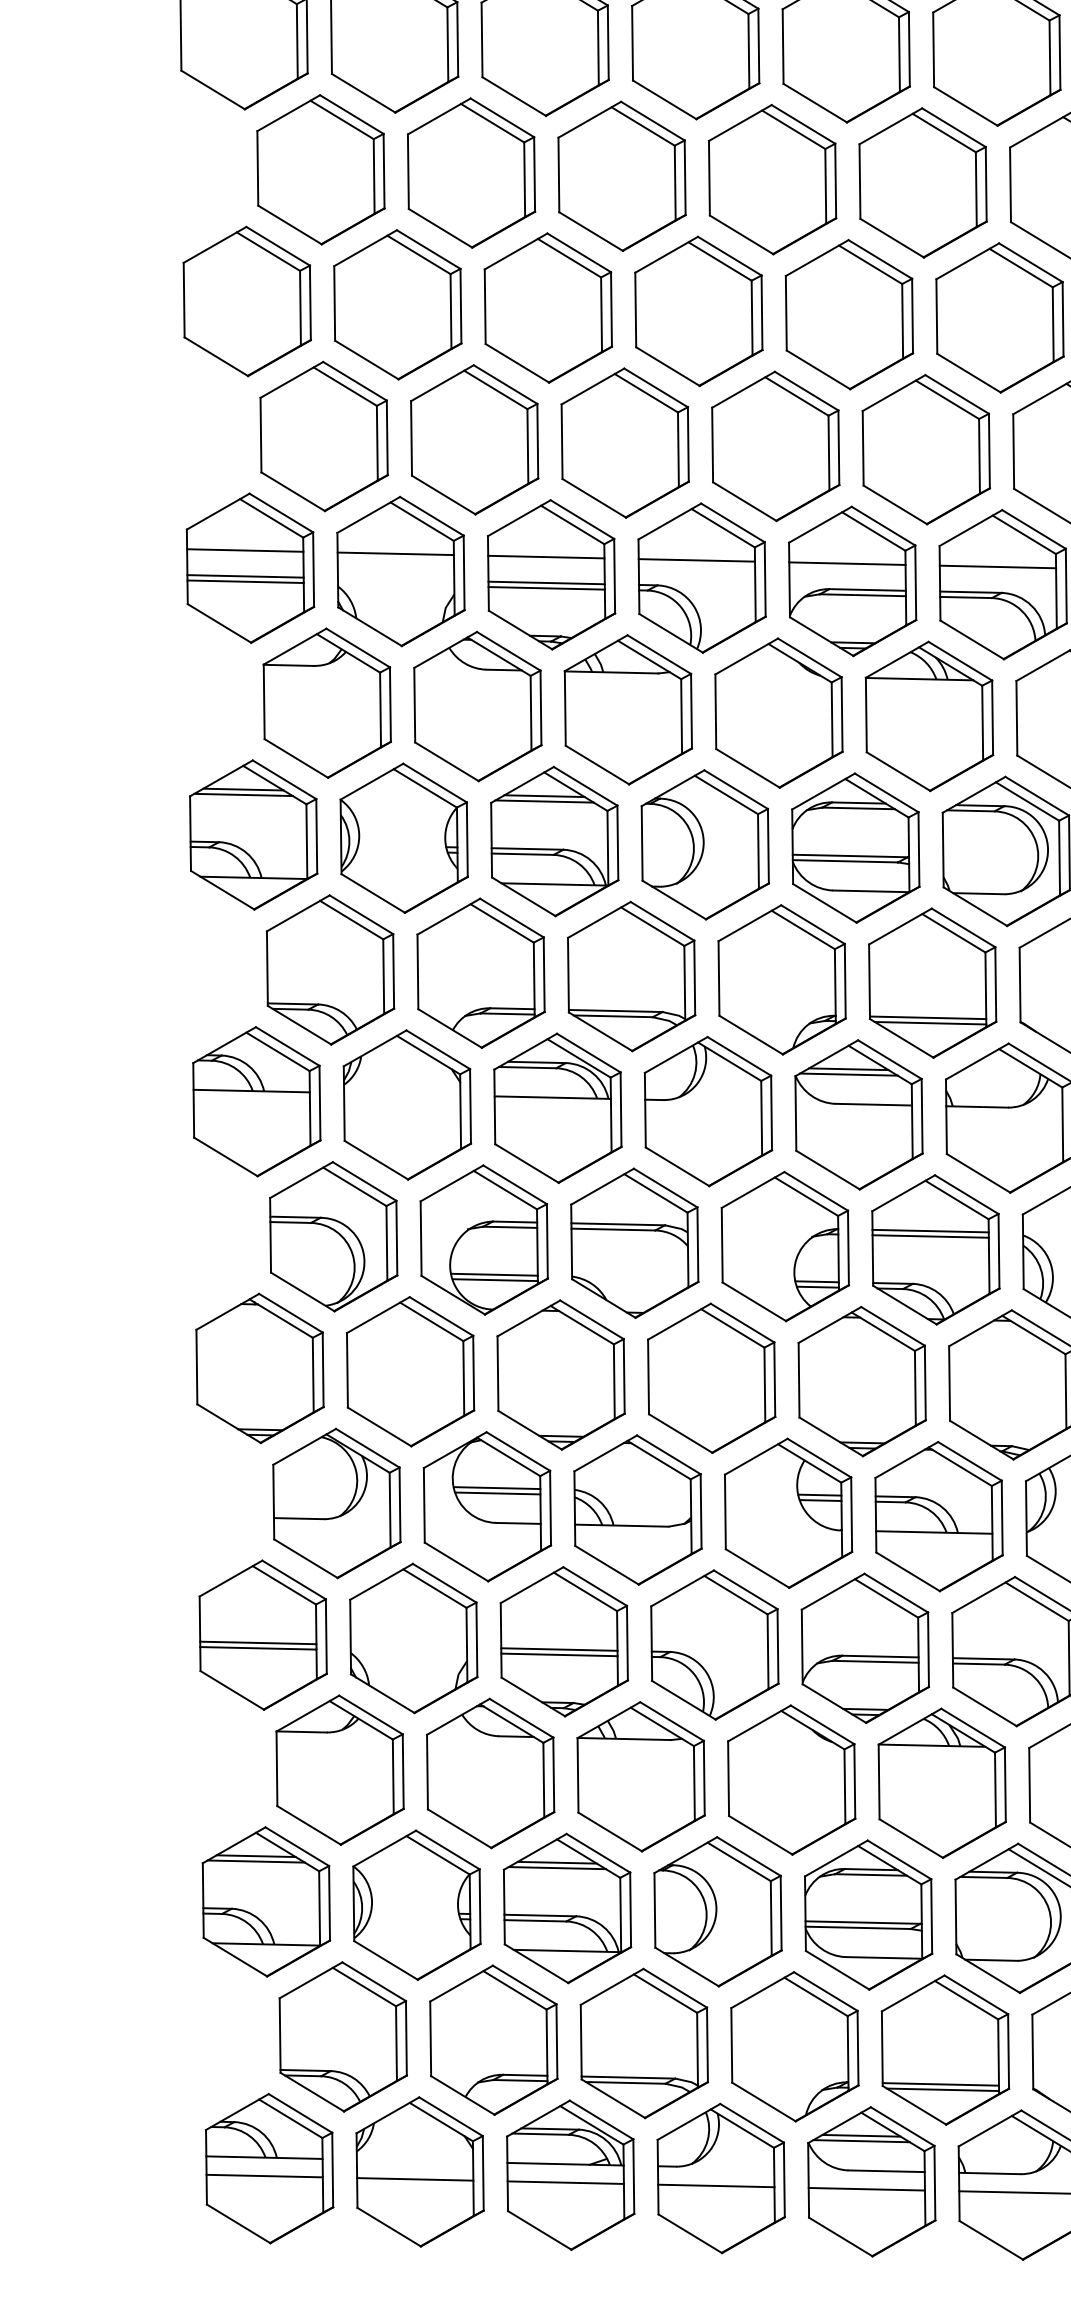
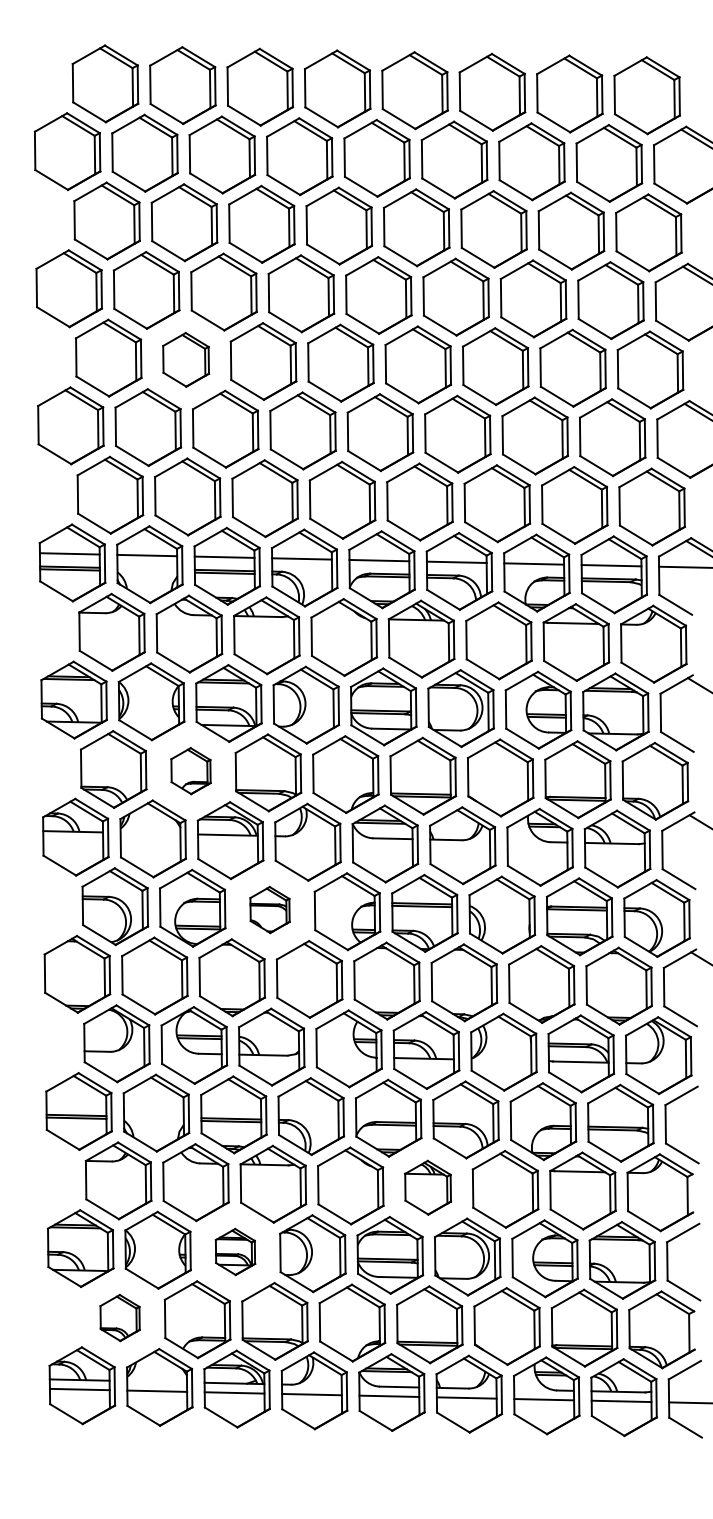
part: (470, 172) -> (185, 359), size x0.7
part: (479, 971) -> (190, 770), size x0.6
part: (633, 1242) -> (269, 909), size x0.6
part: (940, 1783) -> (427, 1187), size x0.7
part: (567, 1907) -> (235, 1251), size x0.6
part: (341, 2035) -> (119, 1317), size x0.6

